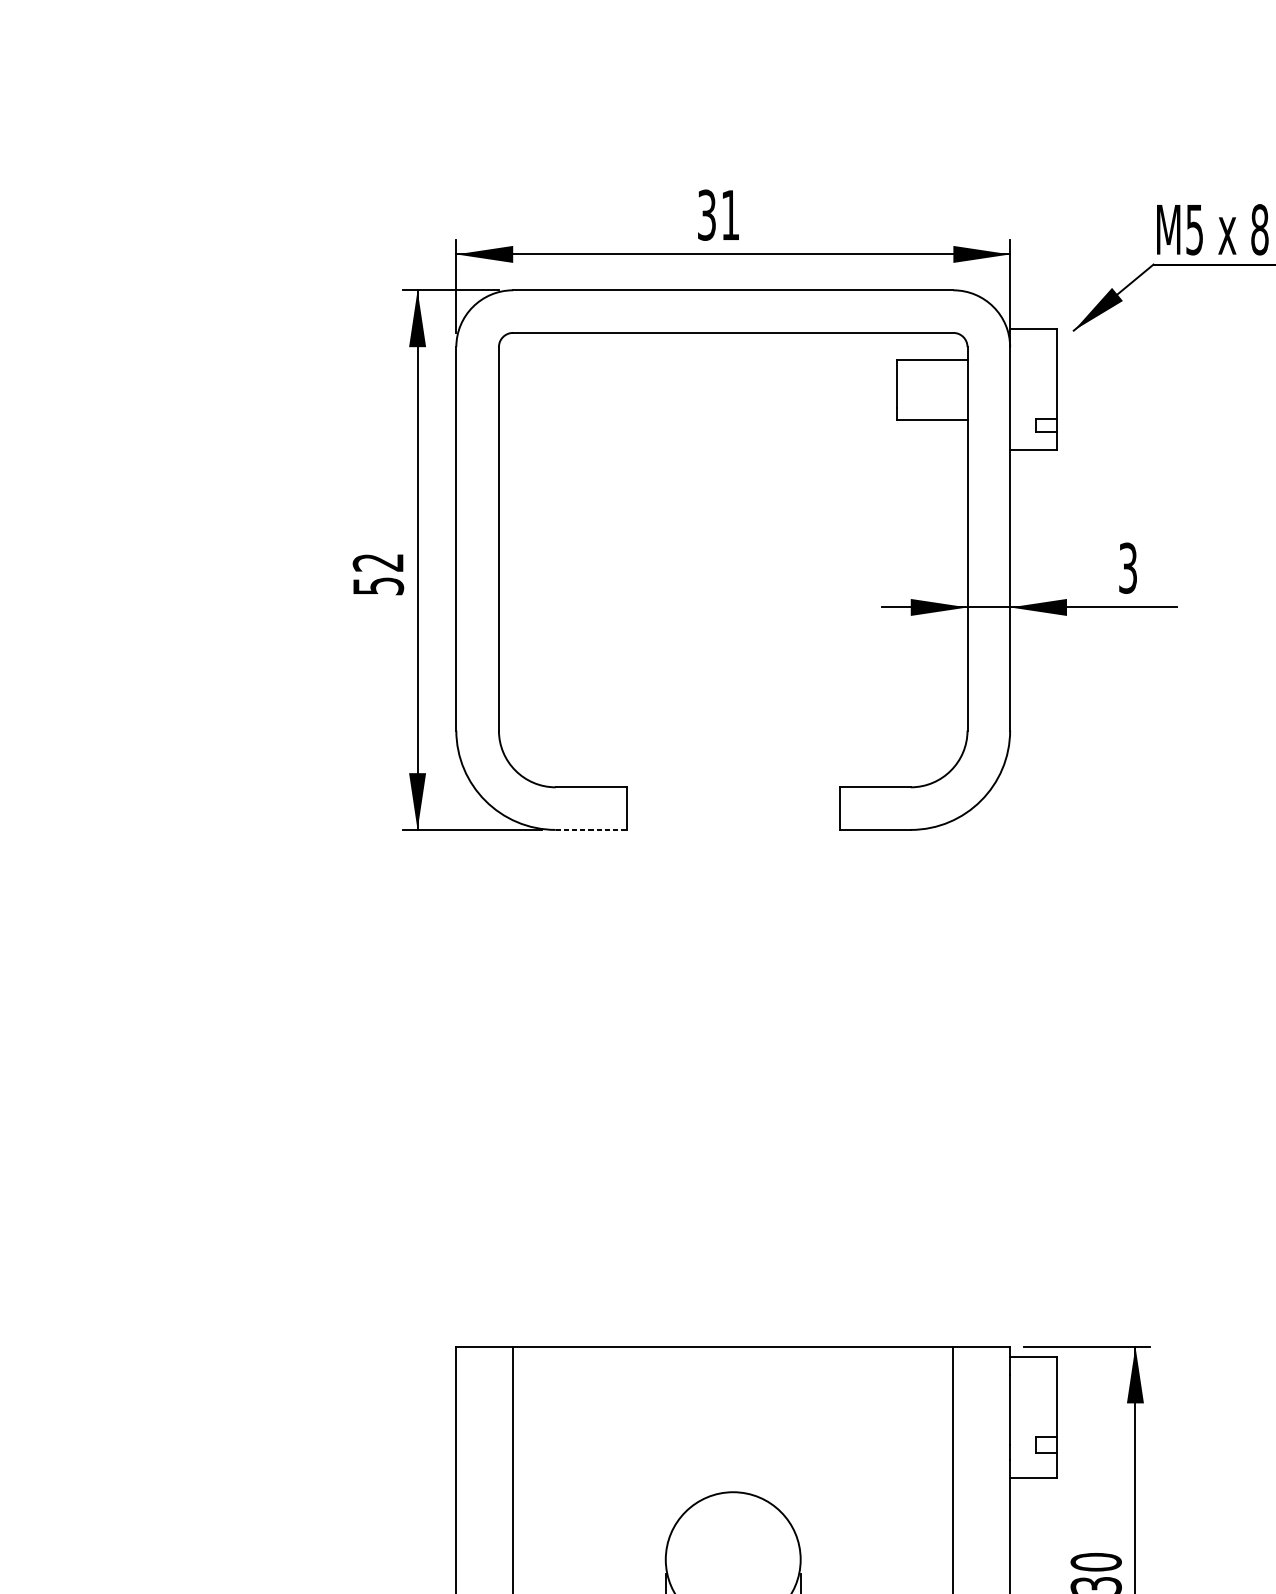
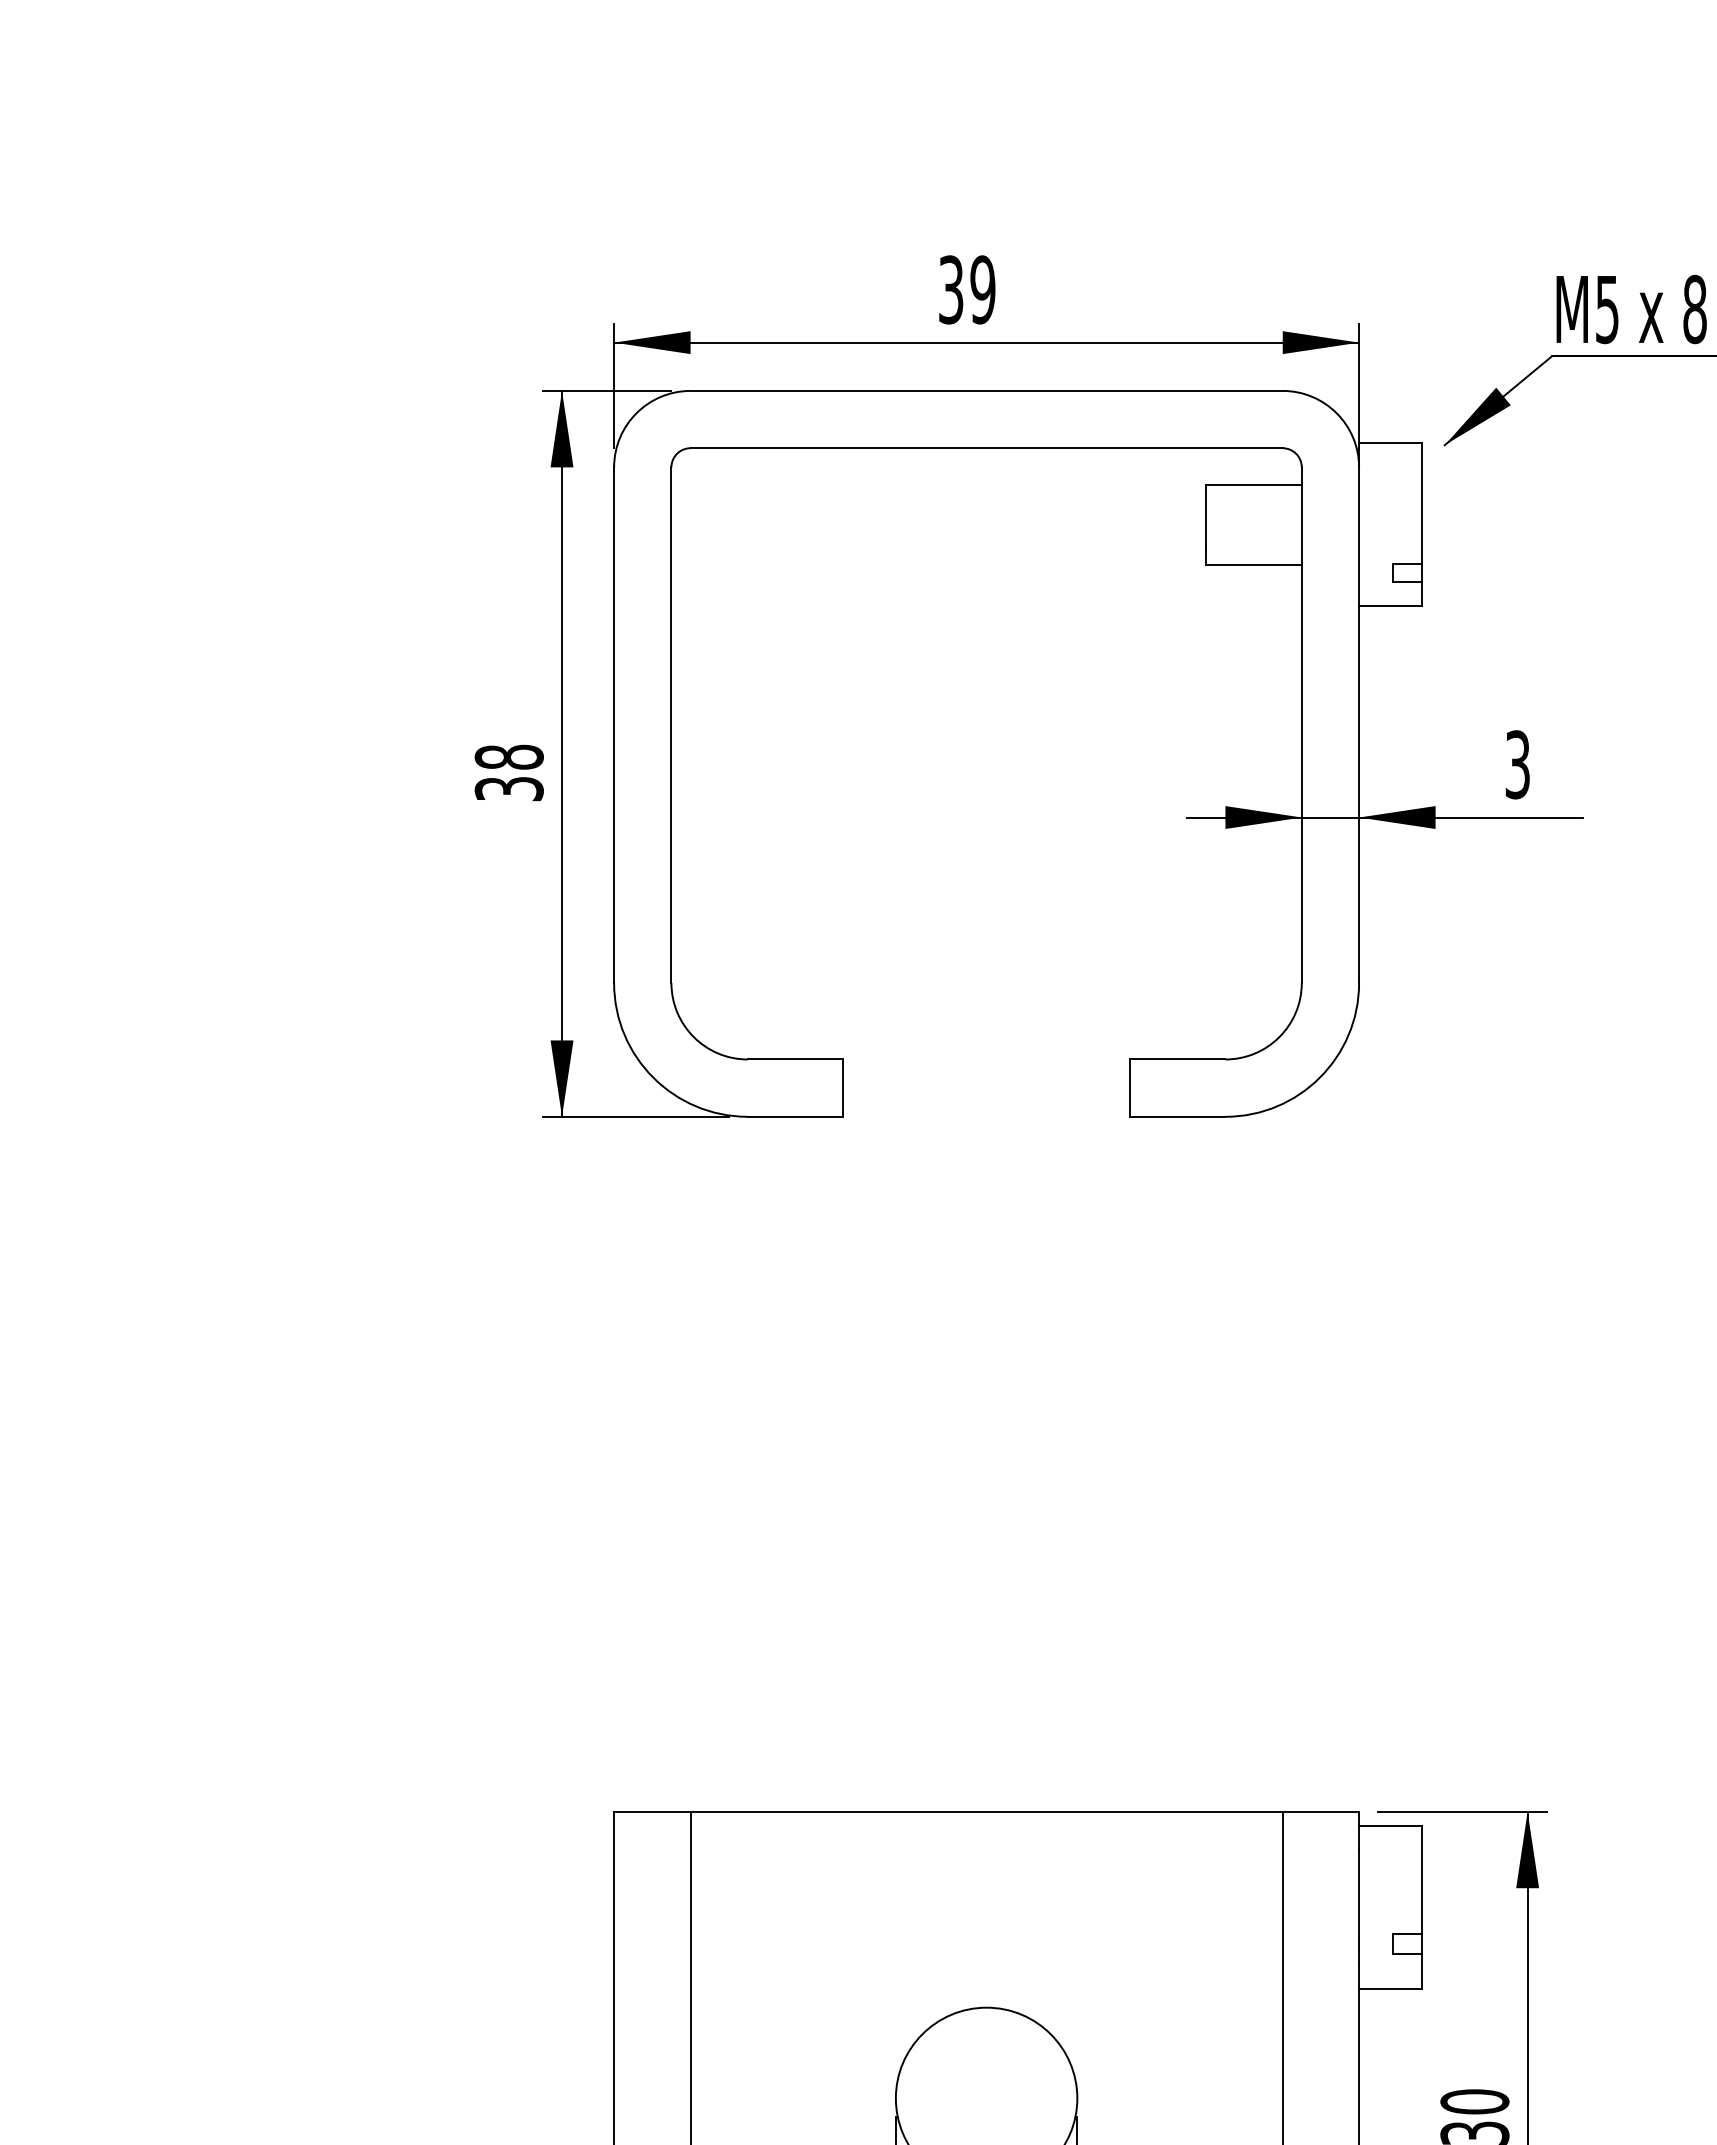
text: (730, 214) -> (982, 289), 31 -> 39
text: (377, 573) -> (508, 772), 52 -> 38
line: (591, 829) -> (795, 1116), dashed -> solid

